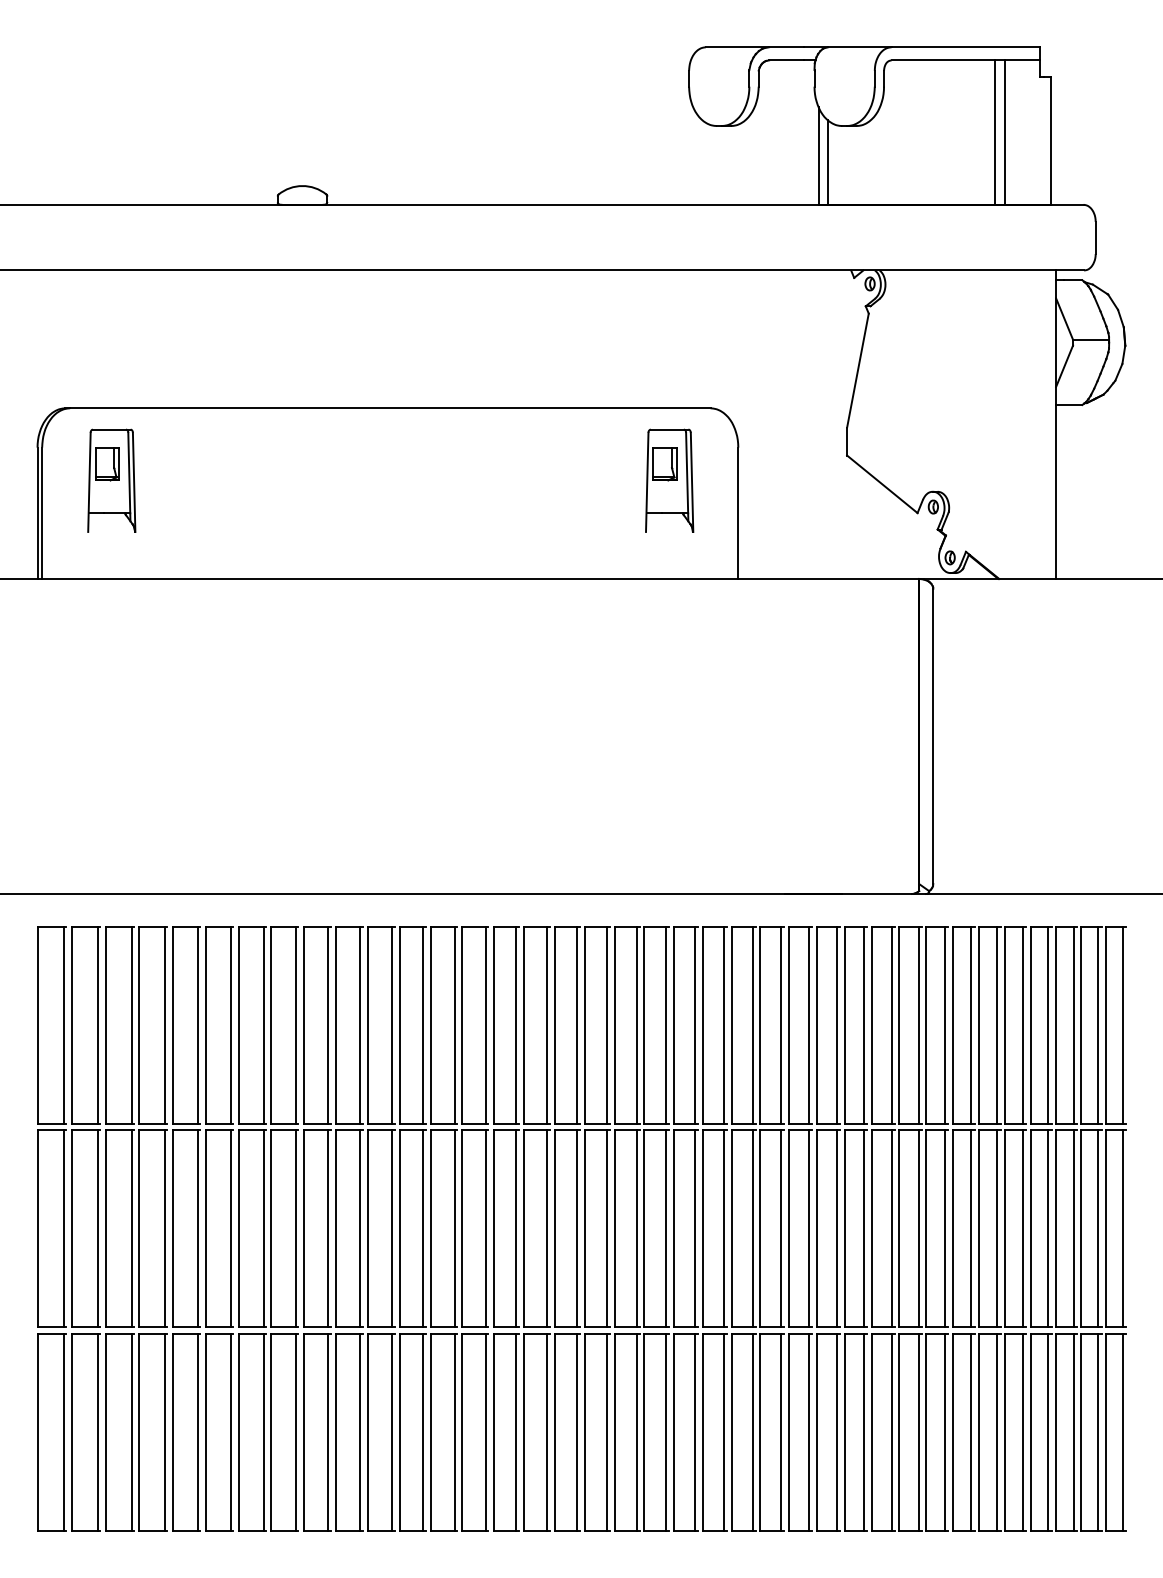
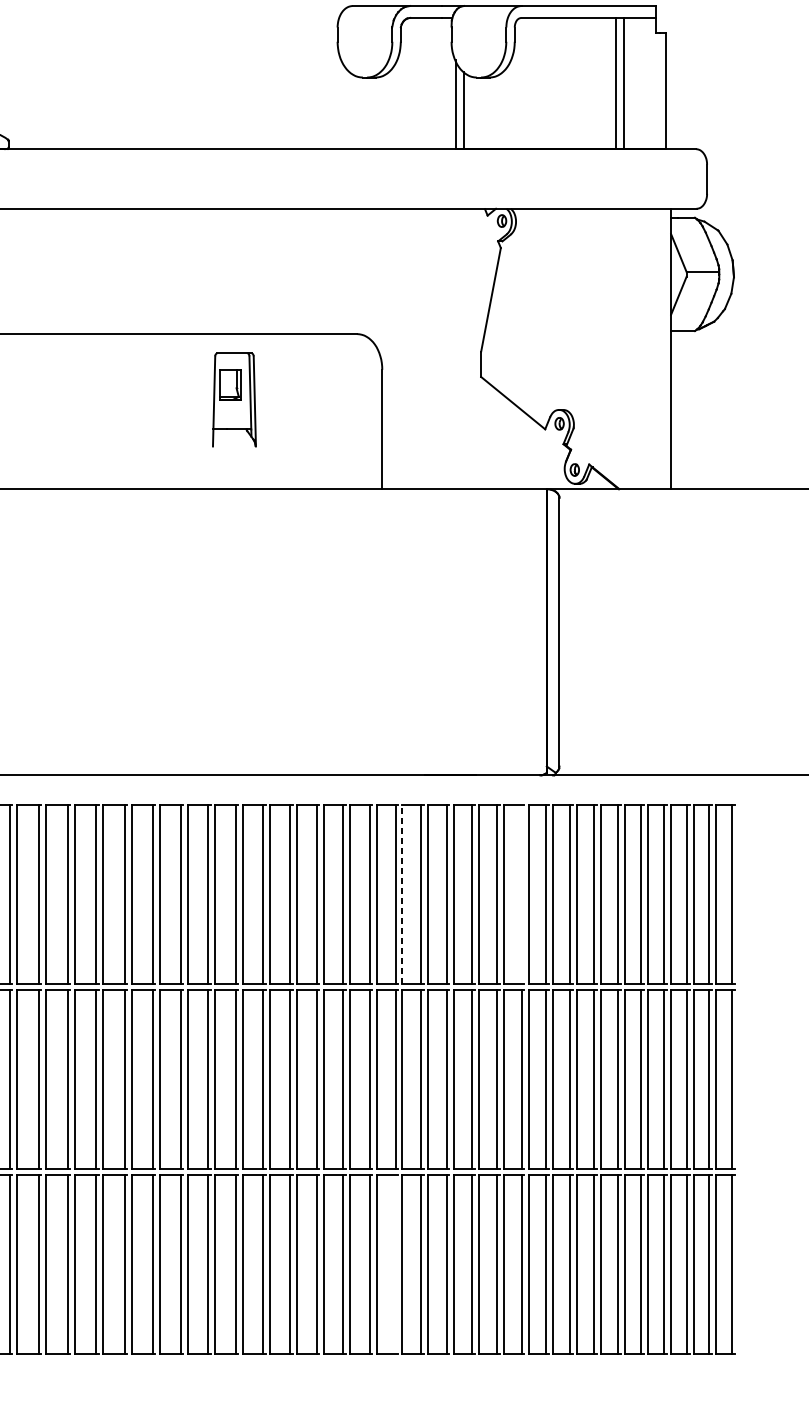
part: (669, 480) -> (234, 399), moved
line: (760, 1024) -> (402, 894), solid -> dashed
line: (891, 1024) -> (521, 894), removed
line: (752, 1431) -> (395, 1263), removed

